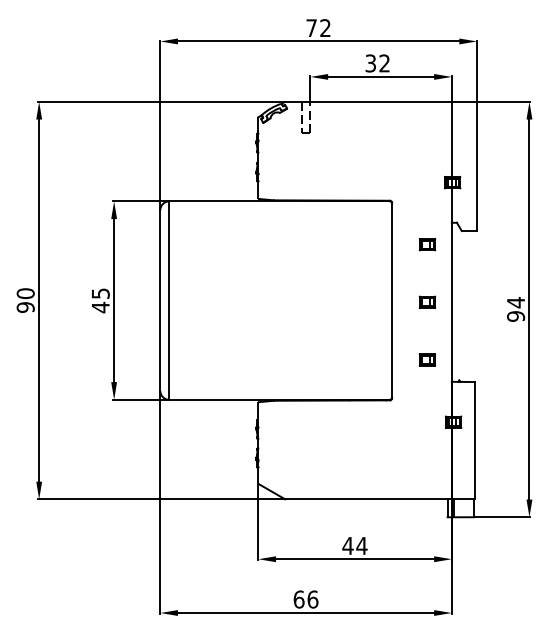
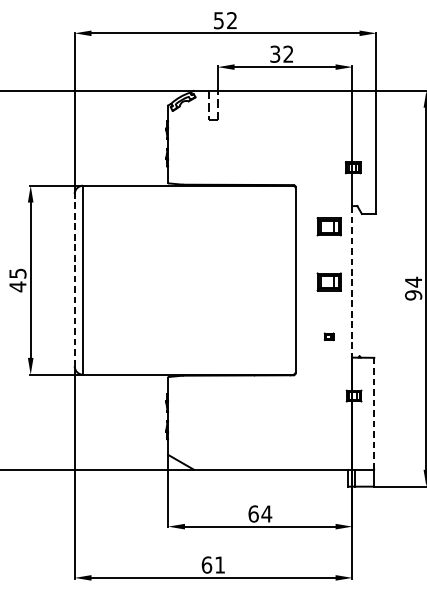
text: (311, 28) -> (218, 20), 72 -> 52
part: (427, 244) -> (329, 226), size x1.6
line: (160, 300) -> (74, 280), solid -> dashed
part: (427, 301) -> (329, 281), size x1.6
line: (451, 302) -> (352, 282), solid -> dashed
part: (427, 359) -> (329, 336), size x0.6
line: (474, 440) -> (374, 413), solid -> dashed
text: (347, 545) -> (253, 513), 44 -> 64
text: (312, 599) -> (219, 565), 66 -> 61

